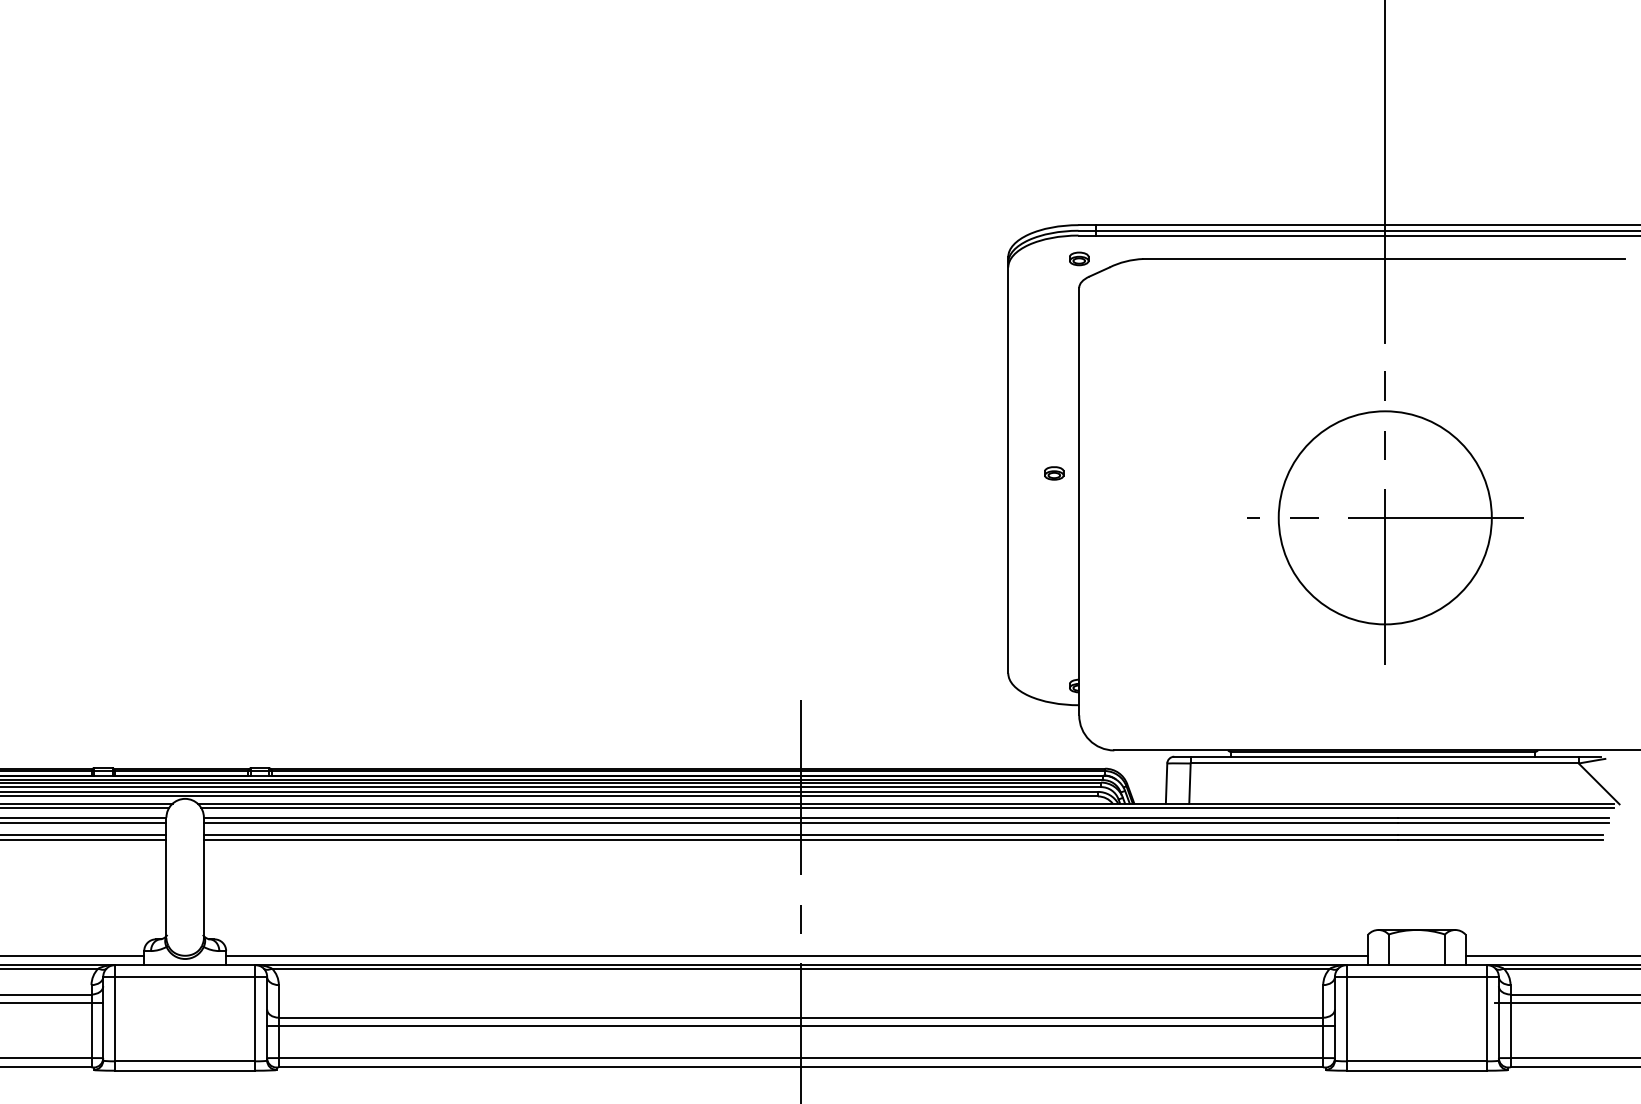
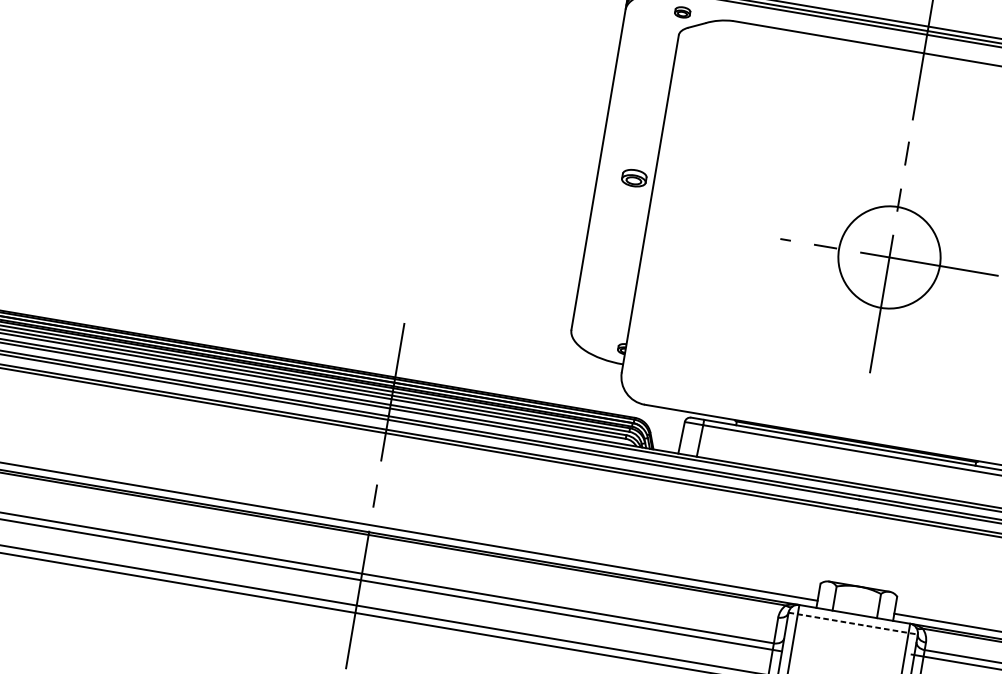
part: (1054, 473) -> (634, 178), size x1.6
circle: (1384, 517) -> (888, 257), size x0.6
line: (1416, 976) -> (852, 623), solid -> dashed

